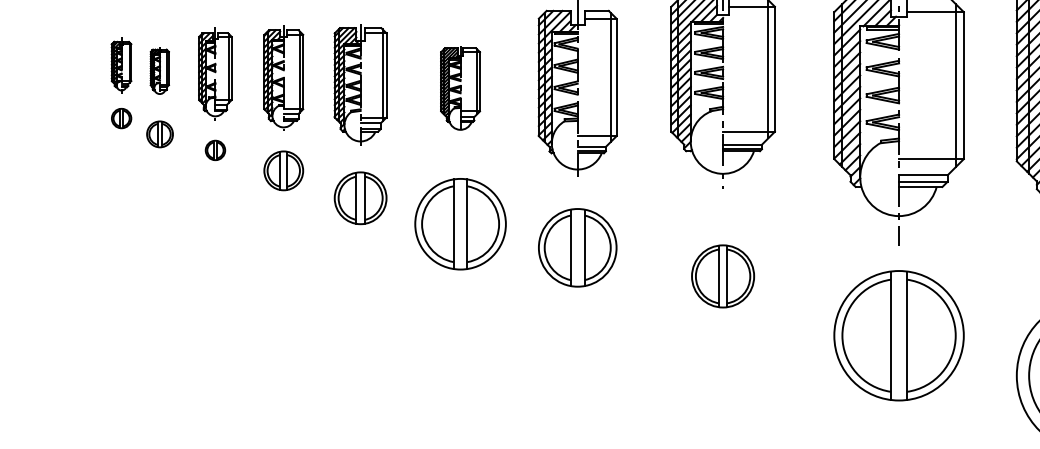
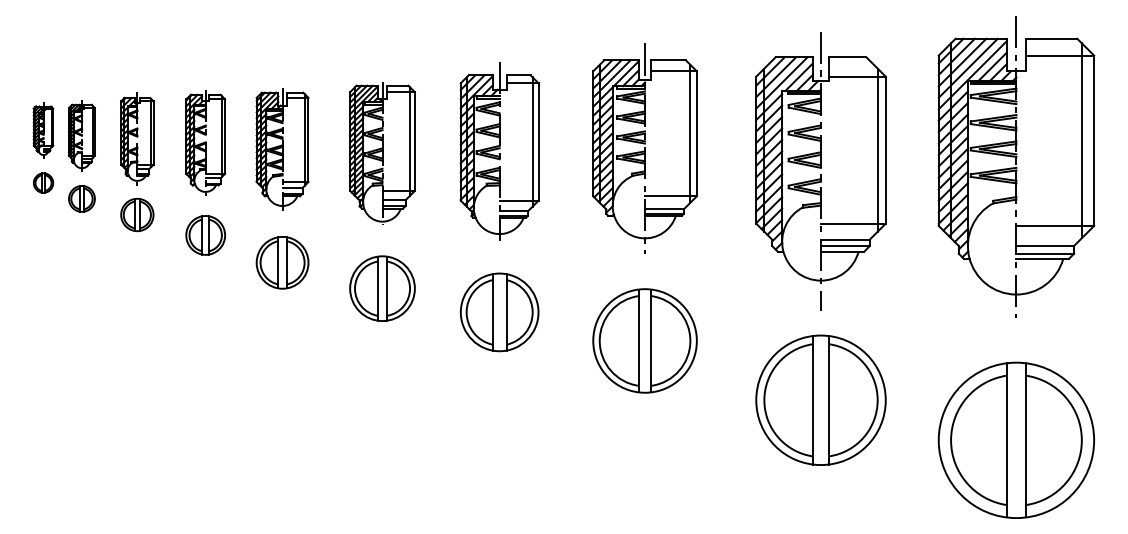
part: (159, 70) -> (81, 135), size x1.43
part: (460, 88) -> (382, 153), size x1.67
part: (215, 149) -> (137, 214), size x1.67
part: (460, 223) -> (382, 288), size x0.71
part: (722, 275) -> (644, 340), size x1.67

